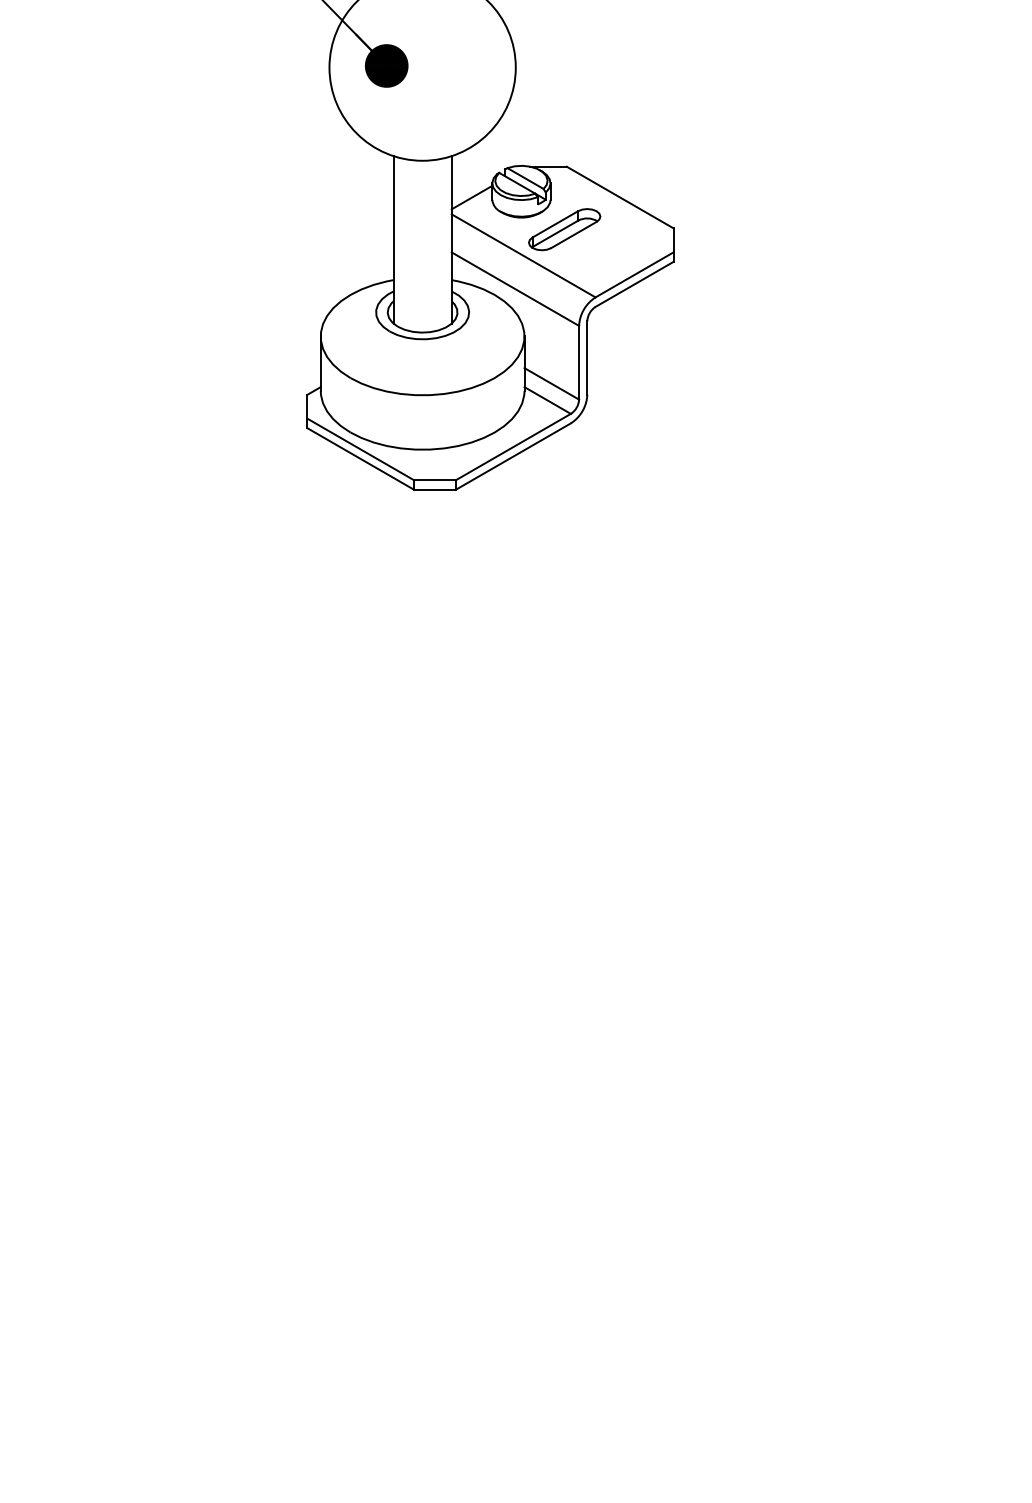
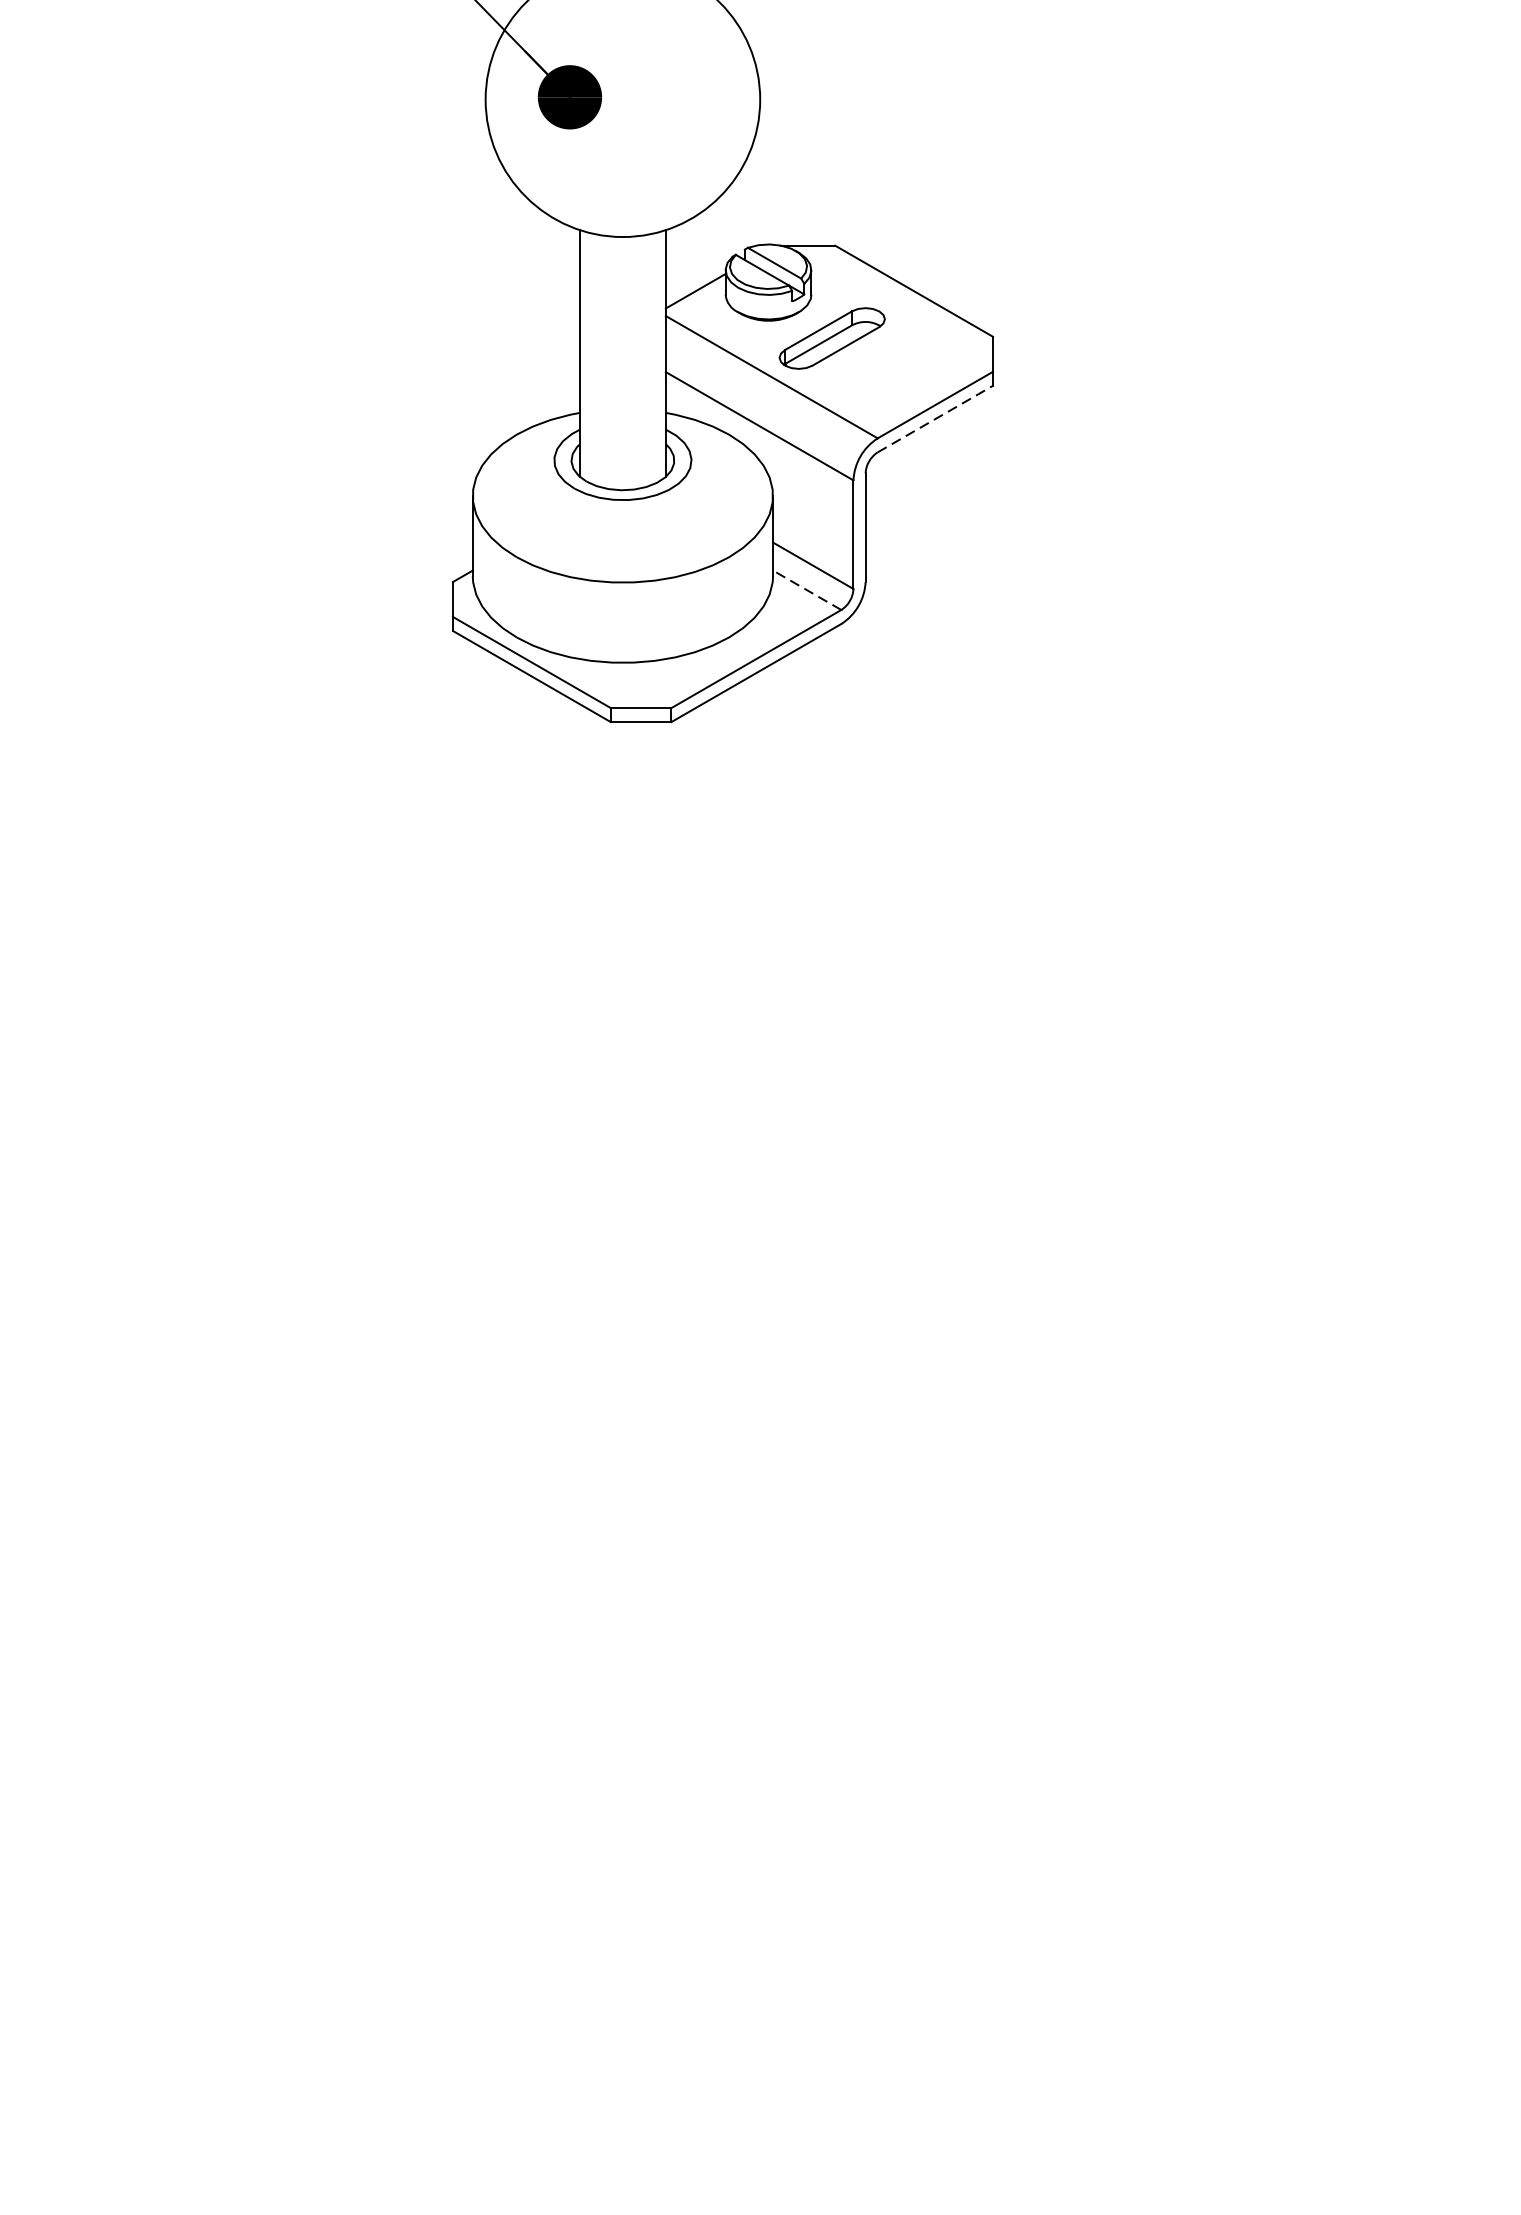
line: (635, 284) -> (936, 419), solid -> dashed
line: (547, 400) -> (806, 590), solid -> dashed

